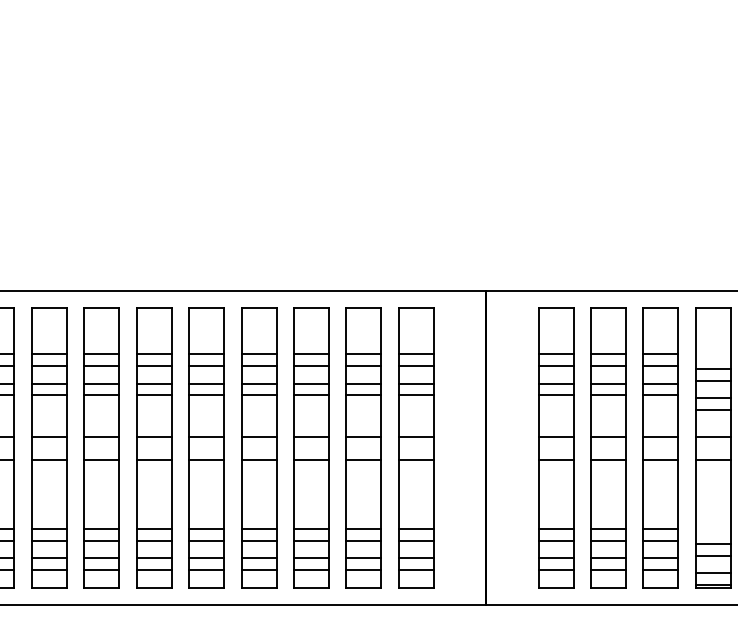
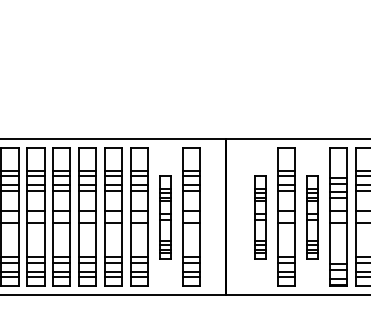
part: (363, 447) -> (165, 216), size x0.6
part: (555, 447) -> (260, 216), size x0.6
part: (660, 447) -> (312, 216), size x0.6

